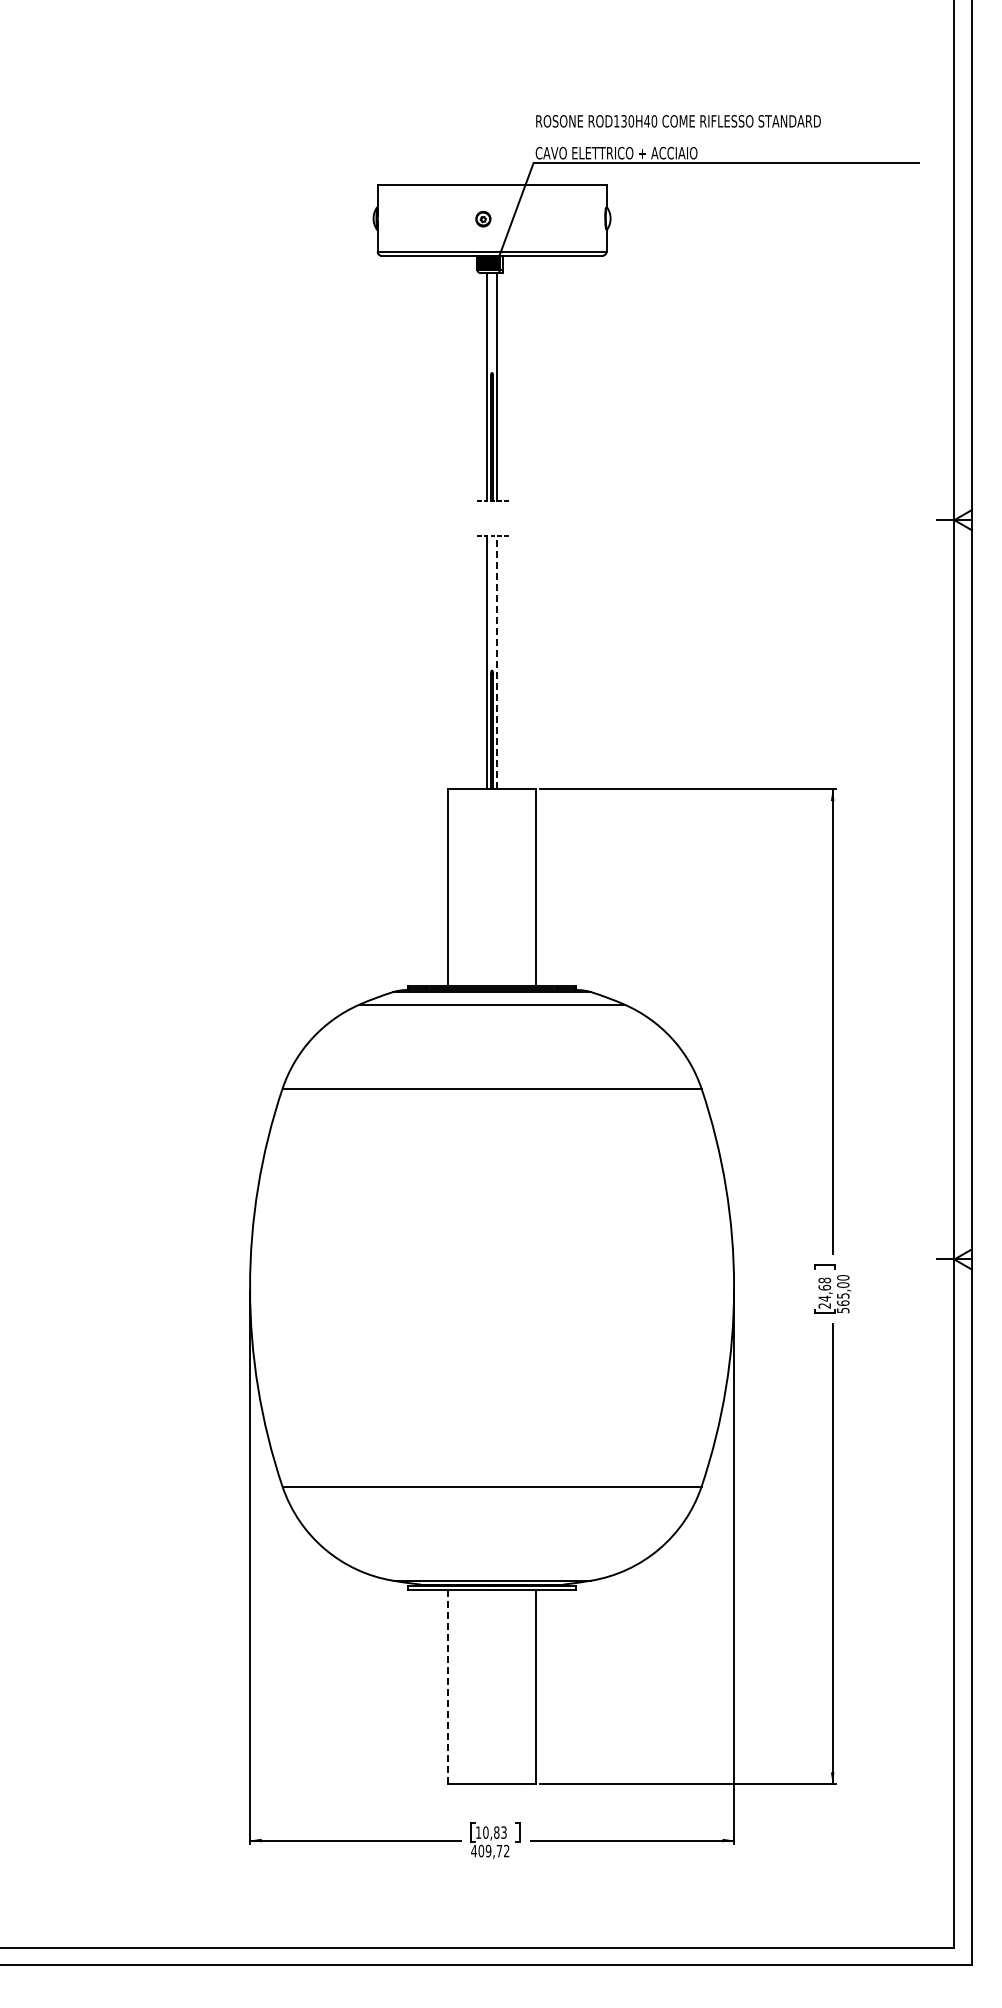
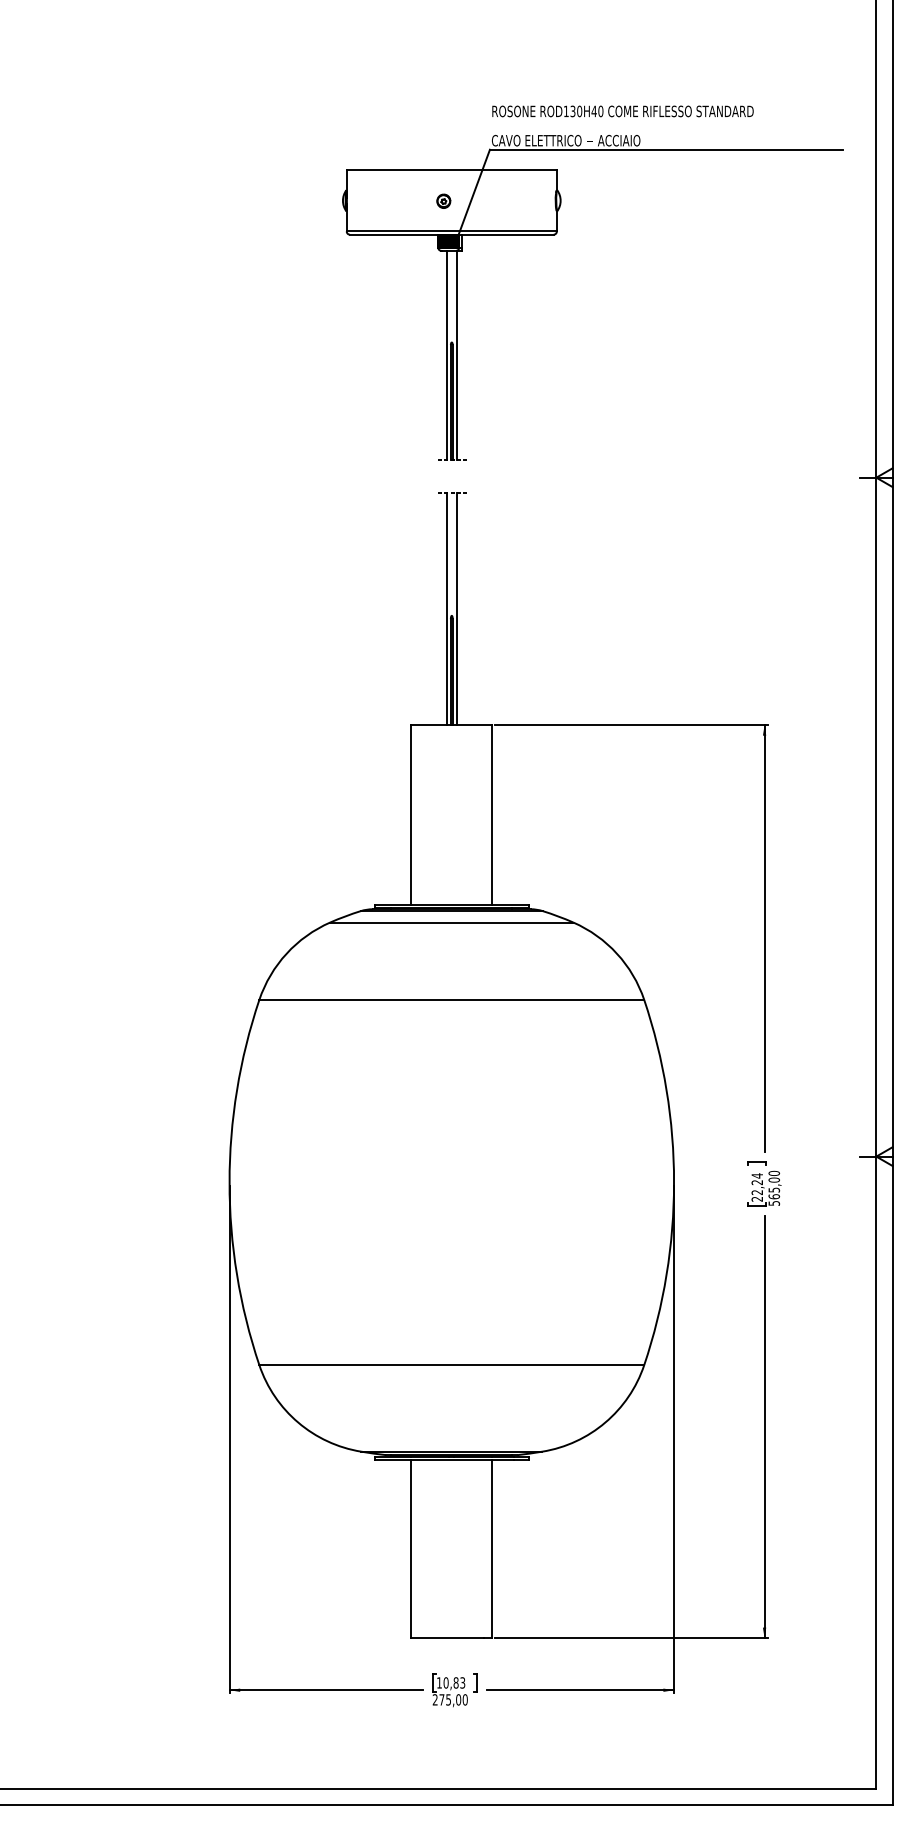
line: (497, 662) -> (456, 608), dashed -> solid
text: (824, 1289) -> (757, 1184), 24,68 -> 22,24
line: (448, 1687) -> (411, 1549), dashed -> solid
text: (490, 1850) -> (450, 1699), 409,72 -> 275,00

